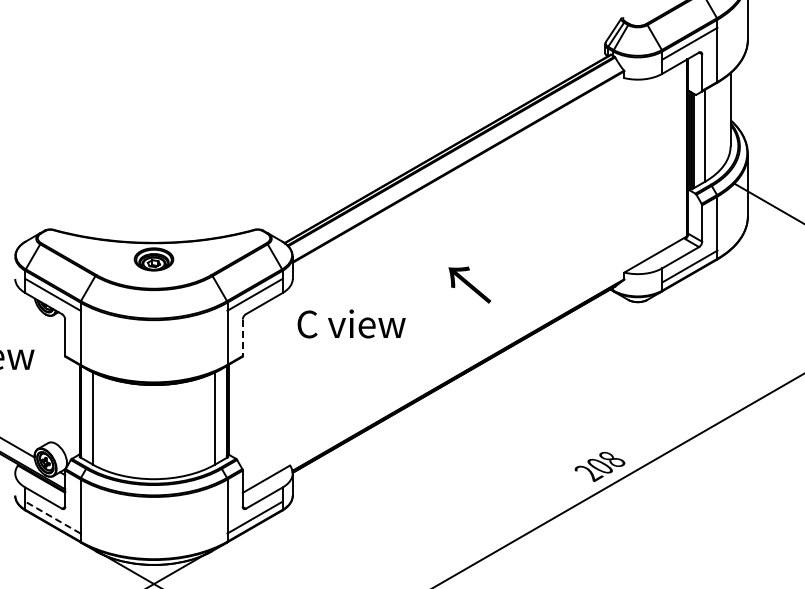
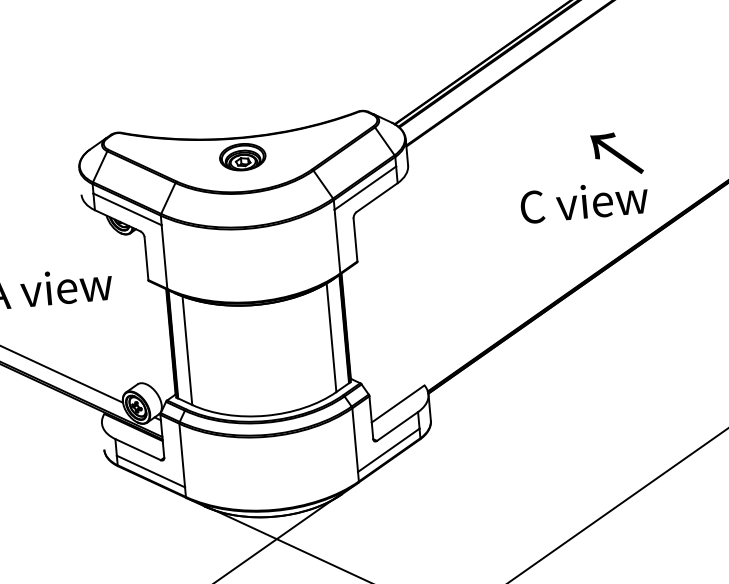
text: (351, 323) -> (584, 201), moved
line: (242, 338) -> (355, 240), dashed -> solid
line: (52, 517) -> (150, 471), dashed -> solid

